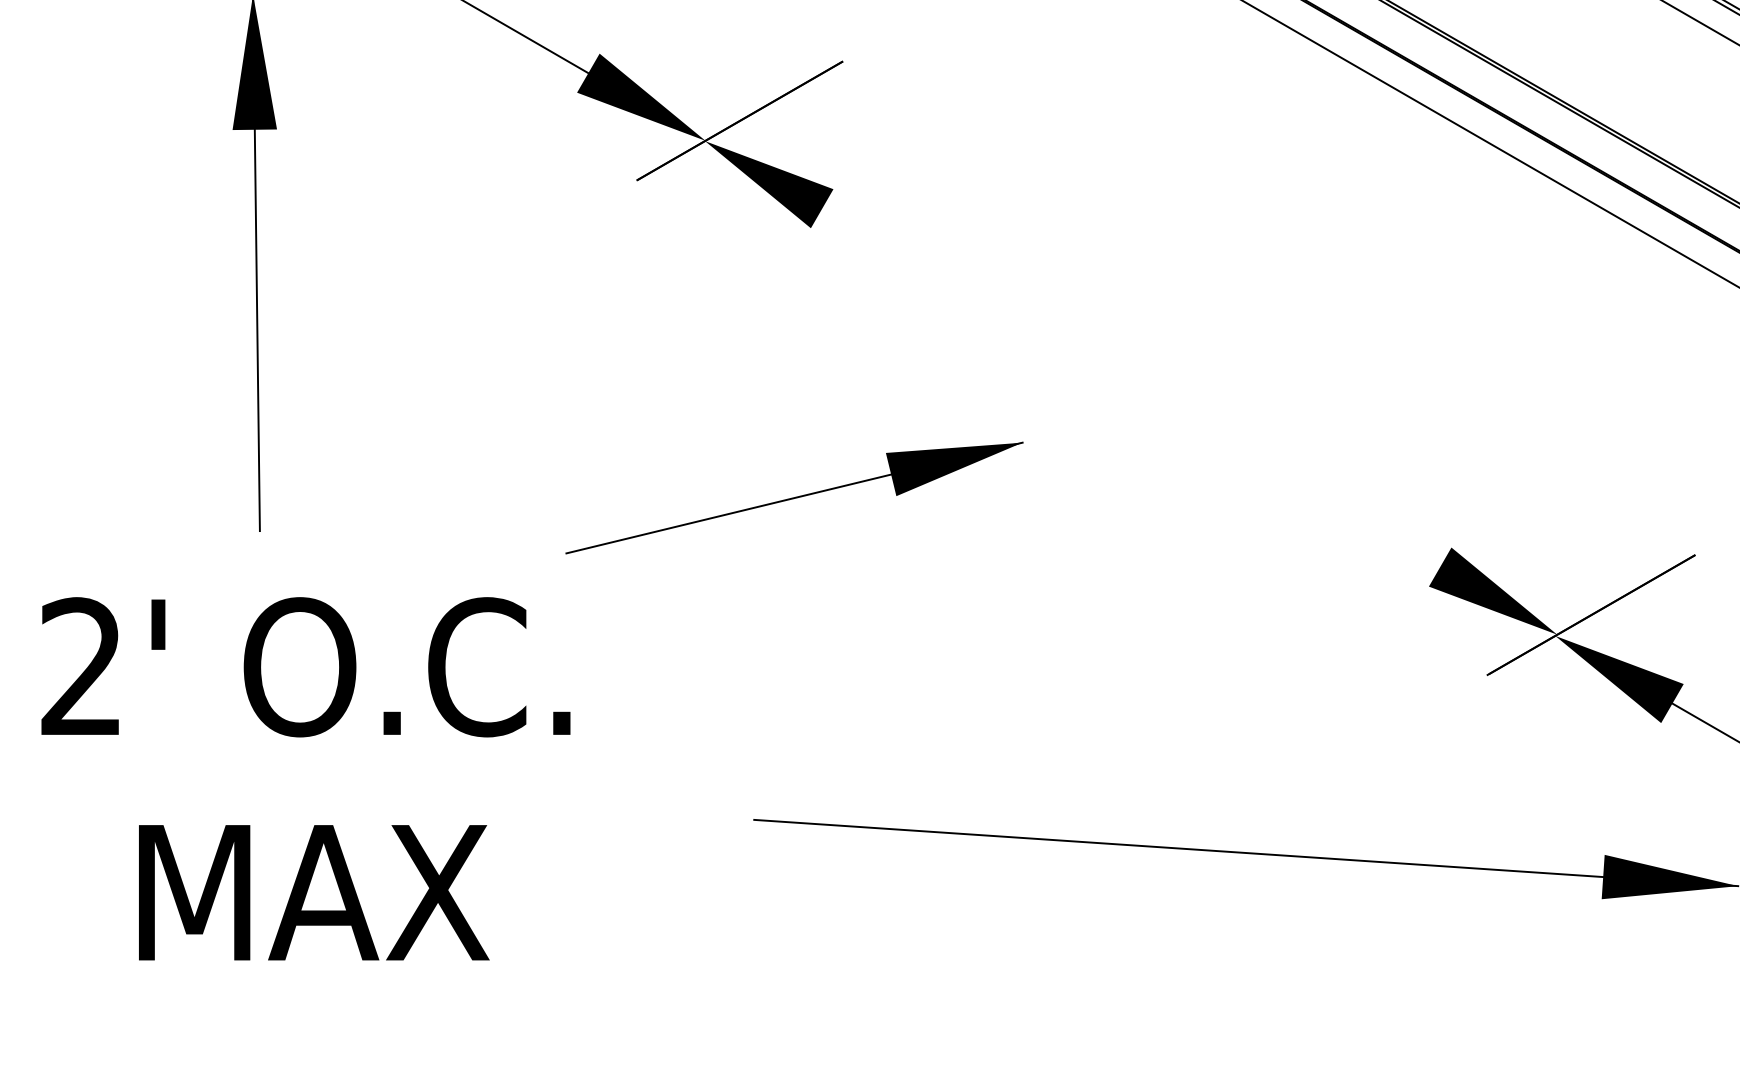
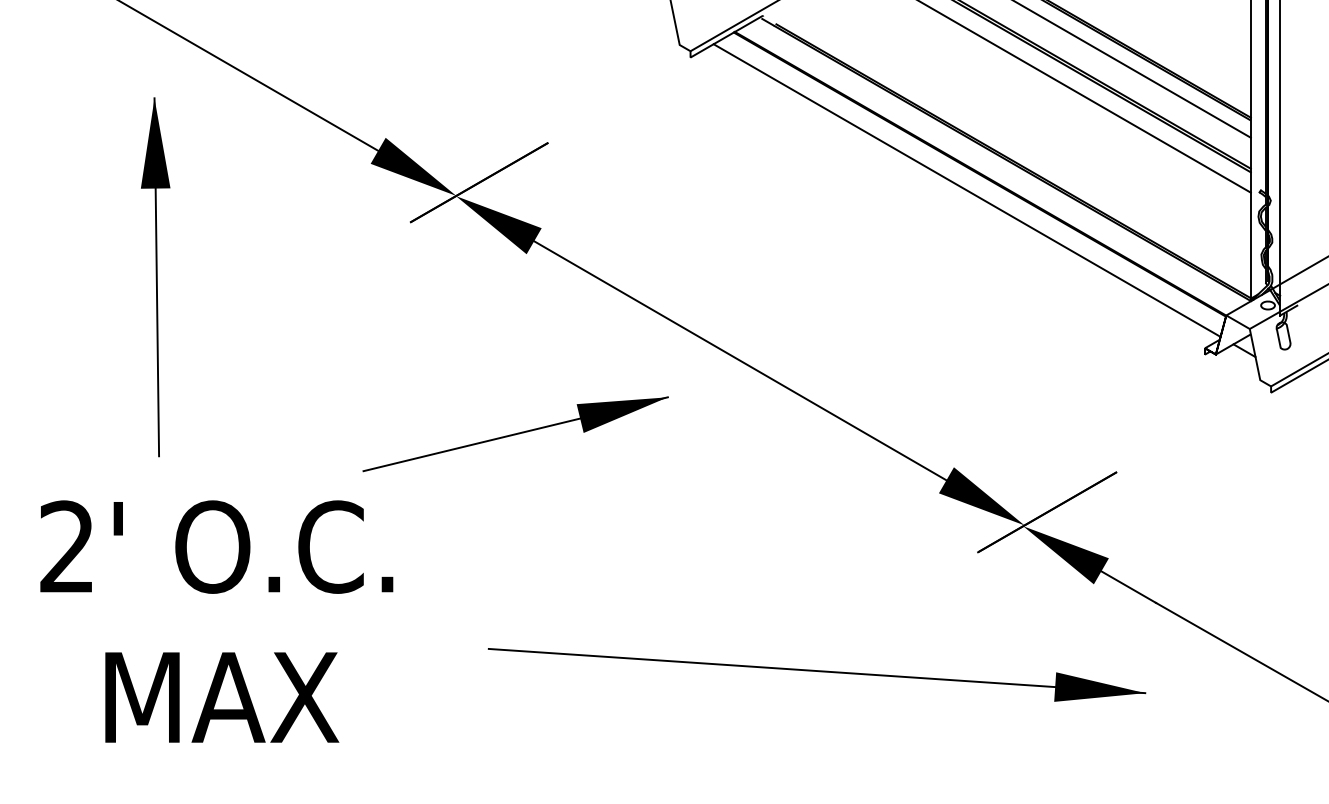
line: (1131, 387) -> (740, 360), added
text: (305, 778) -> (216, 621), moved

